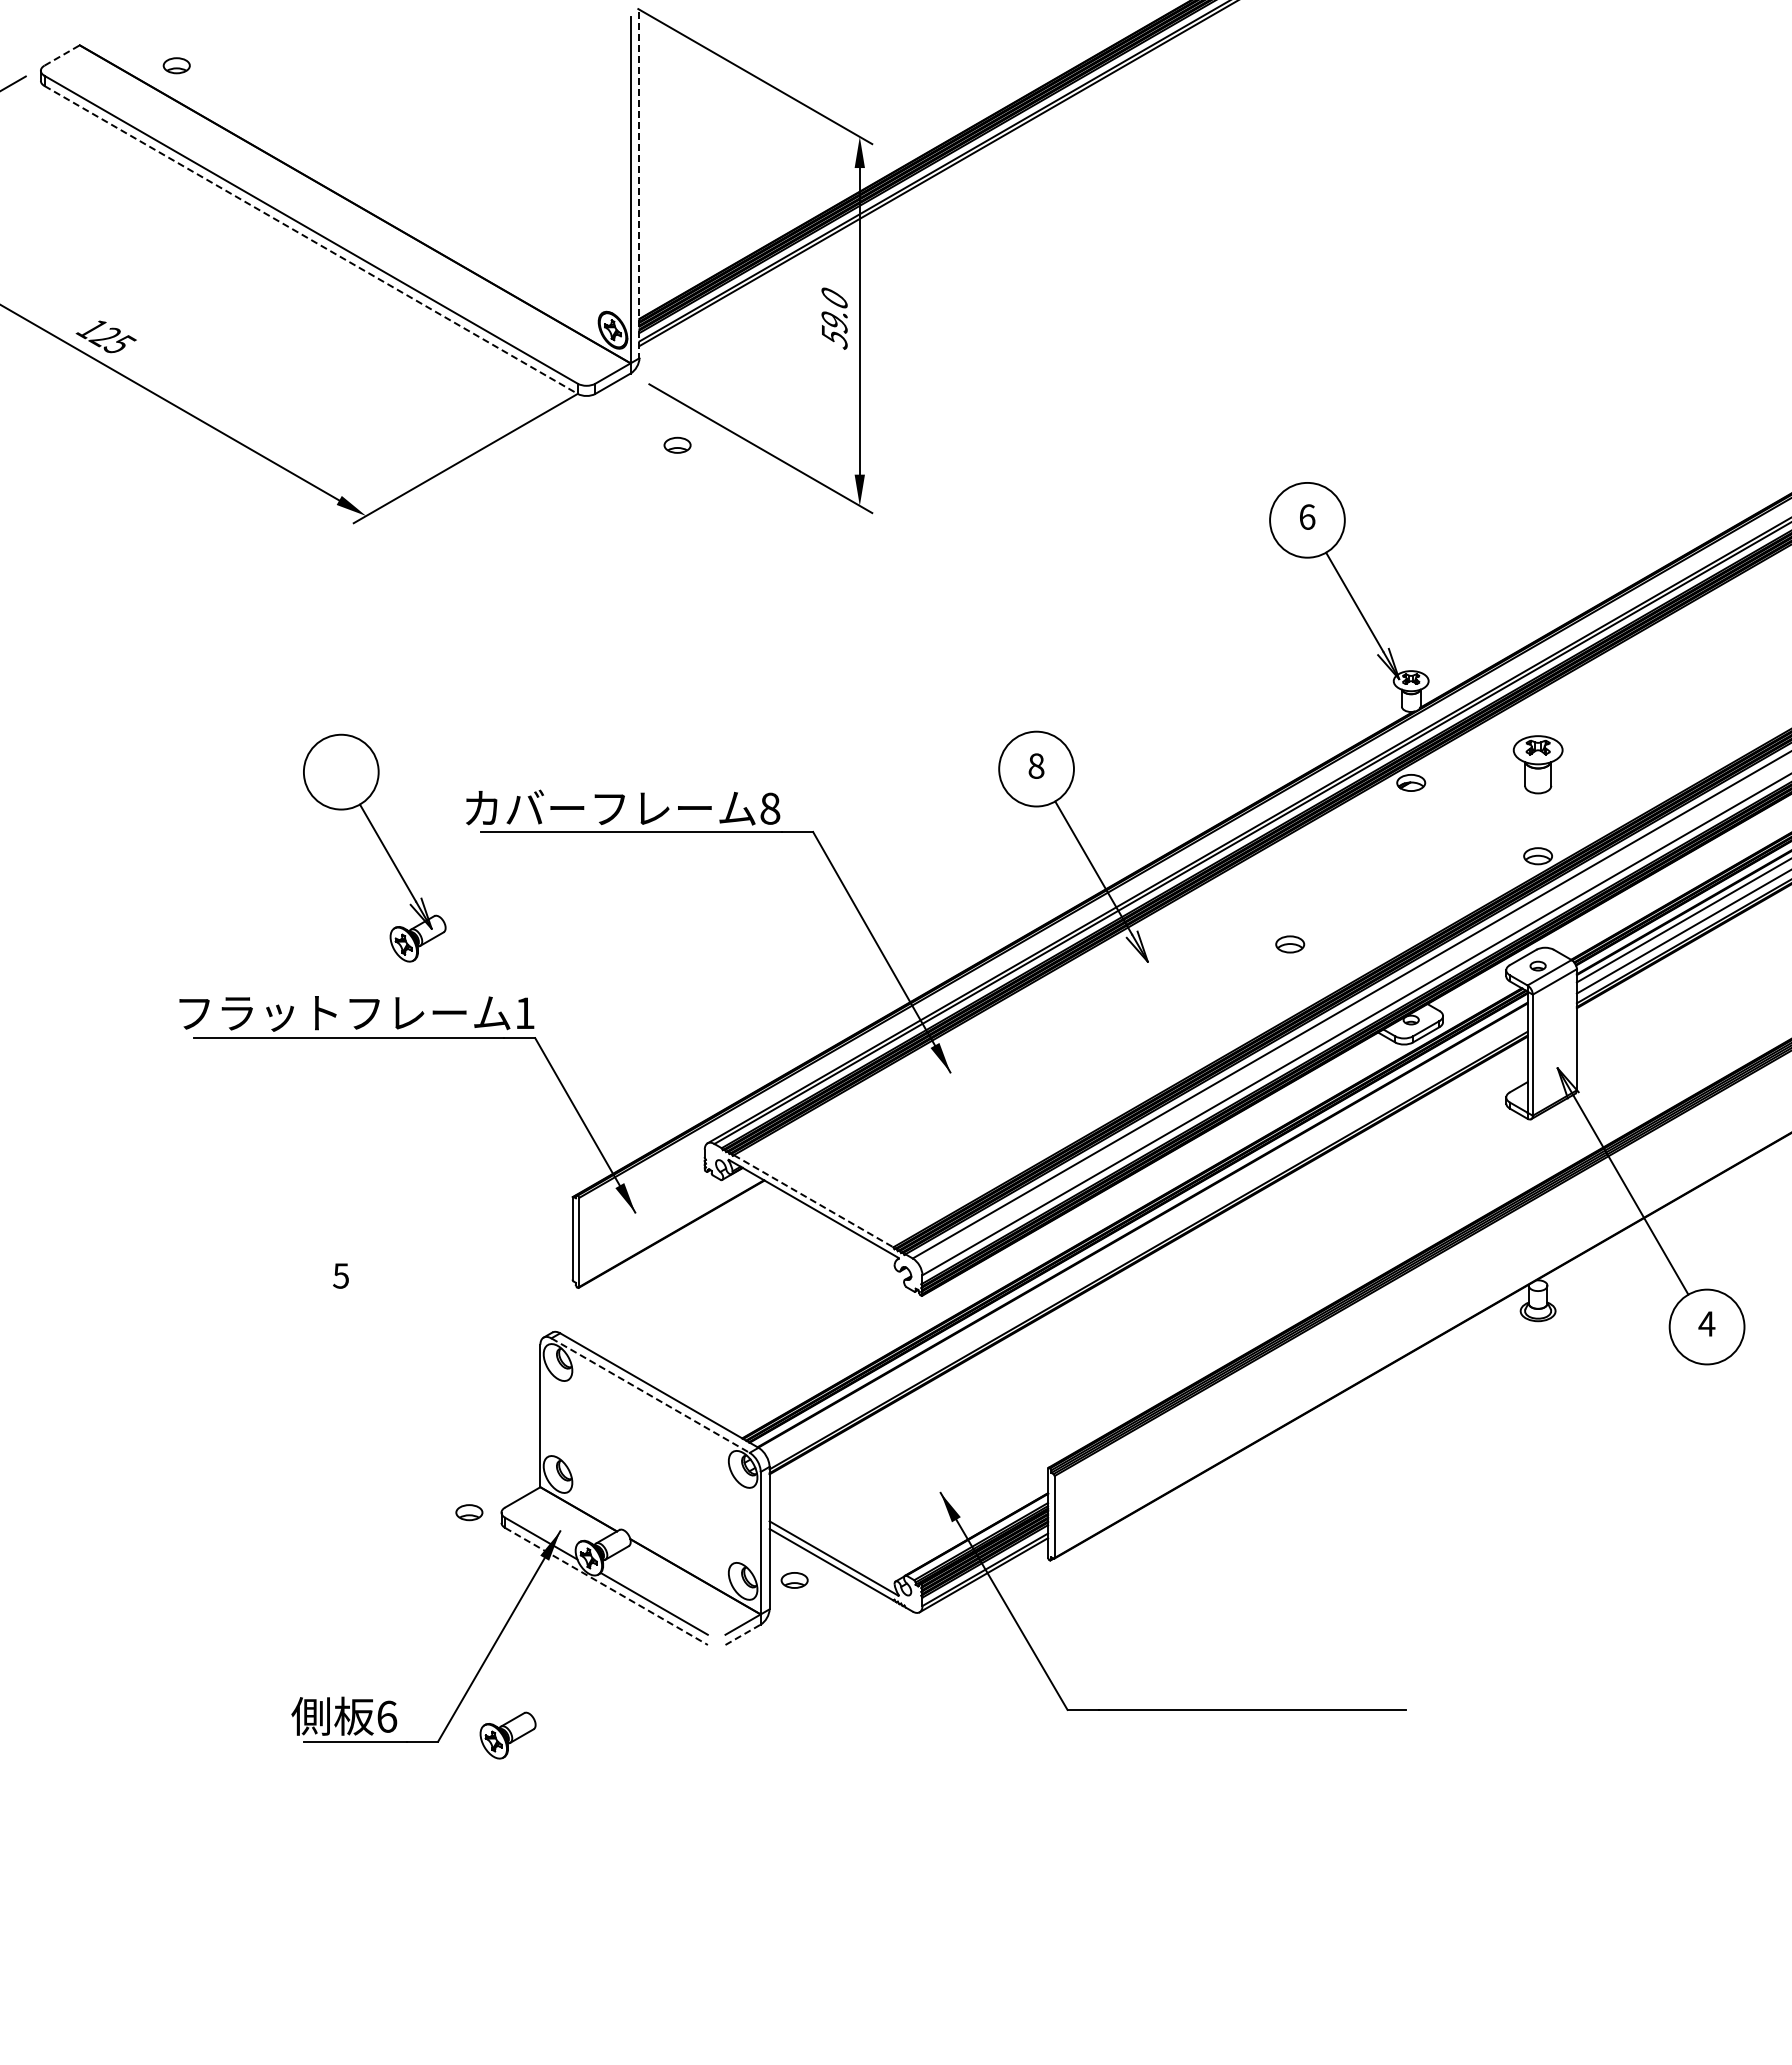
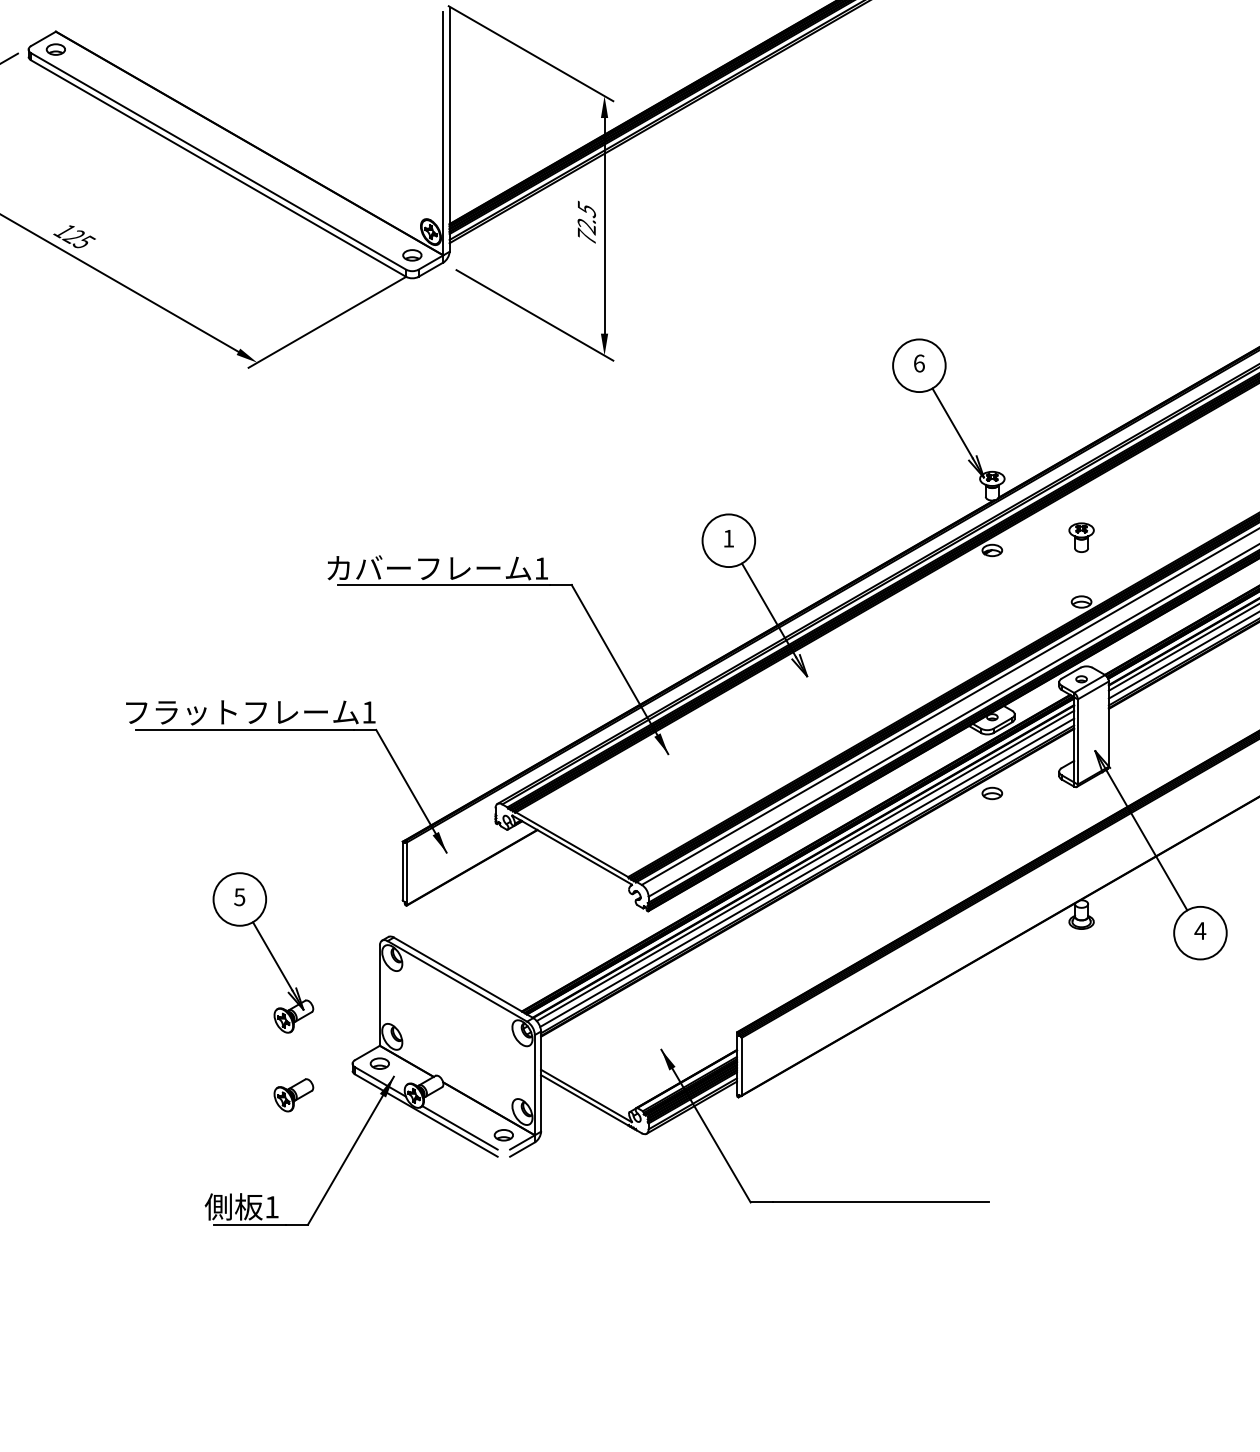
line: (62, 55) -> (43, 38), dashed -> solid
part: (176, 65) -> (55, 49), moved
line: (639, 185) -> (449, 130), dashed -> solid
line: (311, 239) -> (218, 168), dashed -> solid
text: (834, 317) -> (586, 223), 59.0 -> 72.5
part: (677, 444) -> (412, 254), moved
part: (1537, 764) -> (1081, 537), size x0.71
text: (1036, 765) -> (728, 538), 8 -> 1
text: (770, 808) -> (541, 568), 8 -> 1
part: (380, 842) -> (267, 948), moved
part: (1290, 944) -> (992, 793), moved
line: (814, 1201) -> (572, 844), dashed -> solid
line: (1145, 1231) -> (805, 865), added
line: (1147, 1241) -> (806, 872), added
line: (651, 1395) -> (458, 981), dashed -> solid
part: (469, 1512) -> (379, 1063), moved
part: (794, 1580) -> (503, 1135), moved
line: (606, 1586) -> (426, 1115), dashed -> solid
line: (743, 1634) -> (522, 1149), dashed -> solid
text: (387, 1716) -> (272, 1207), 6 -> 1
part: (507, 1735) -> (293, 1095), moved

